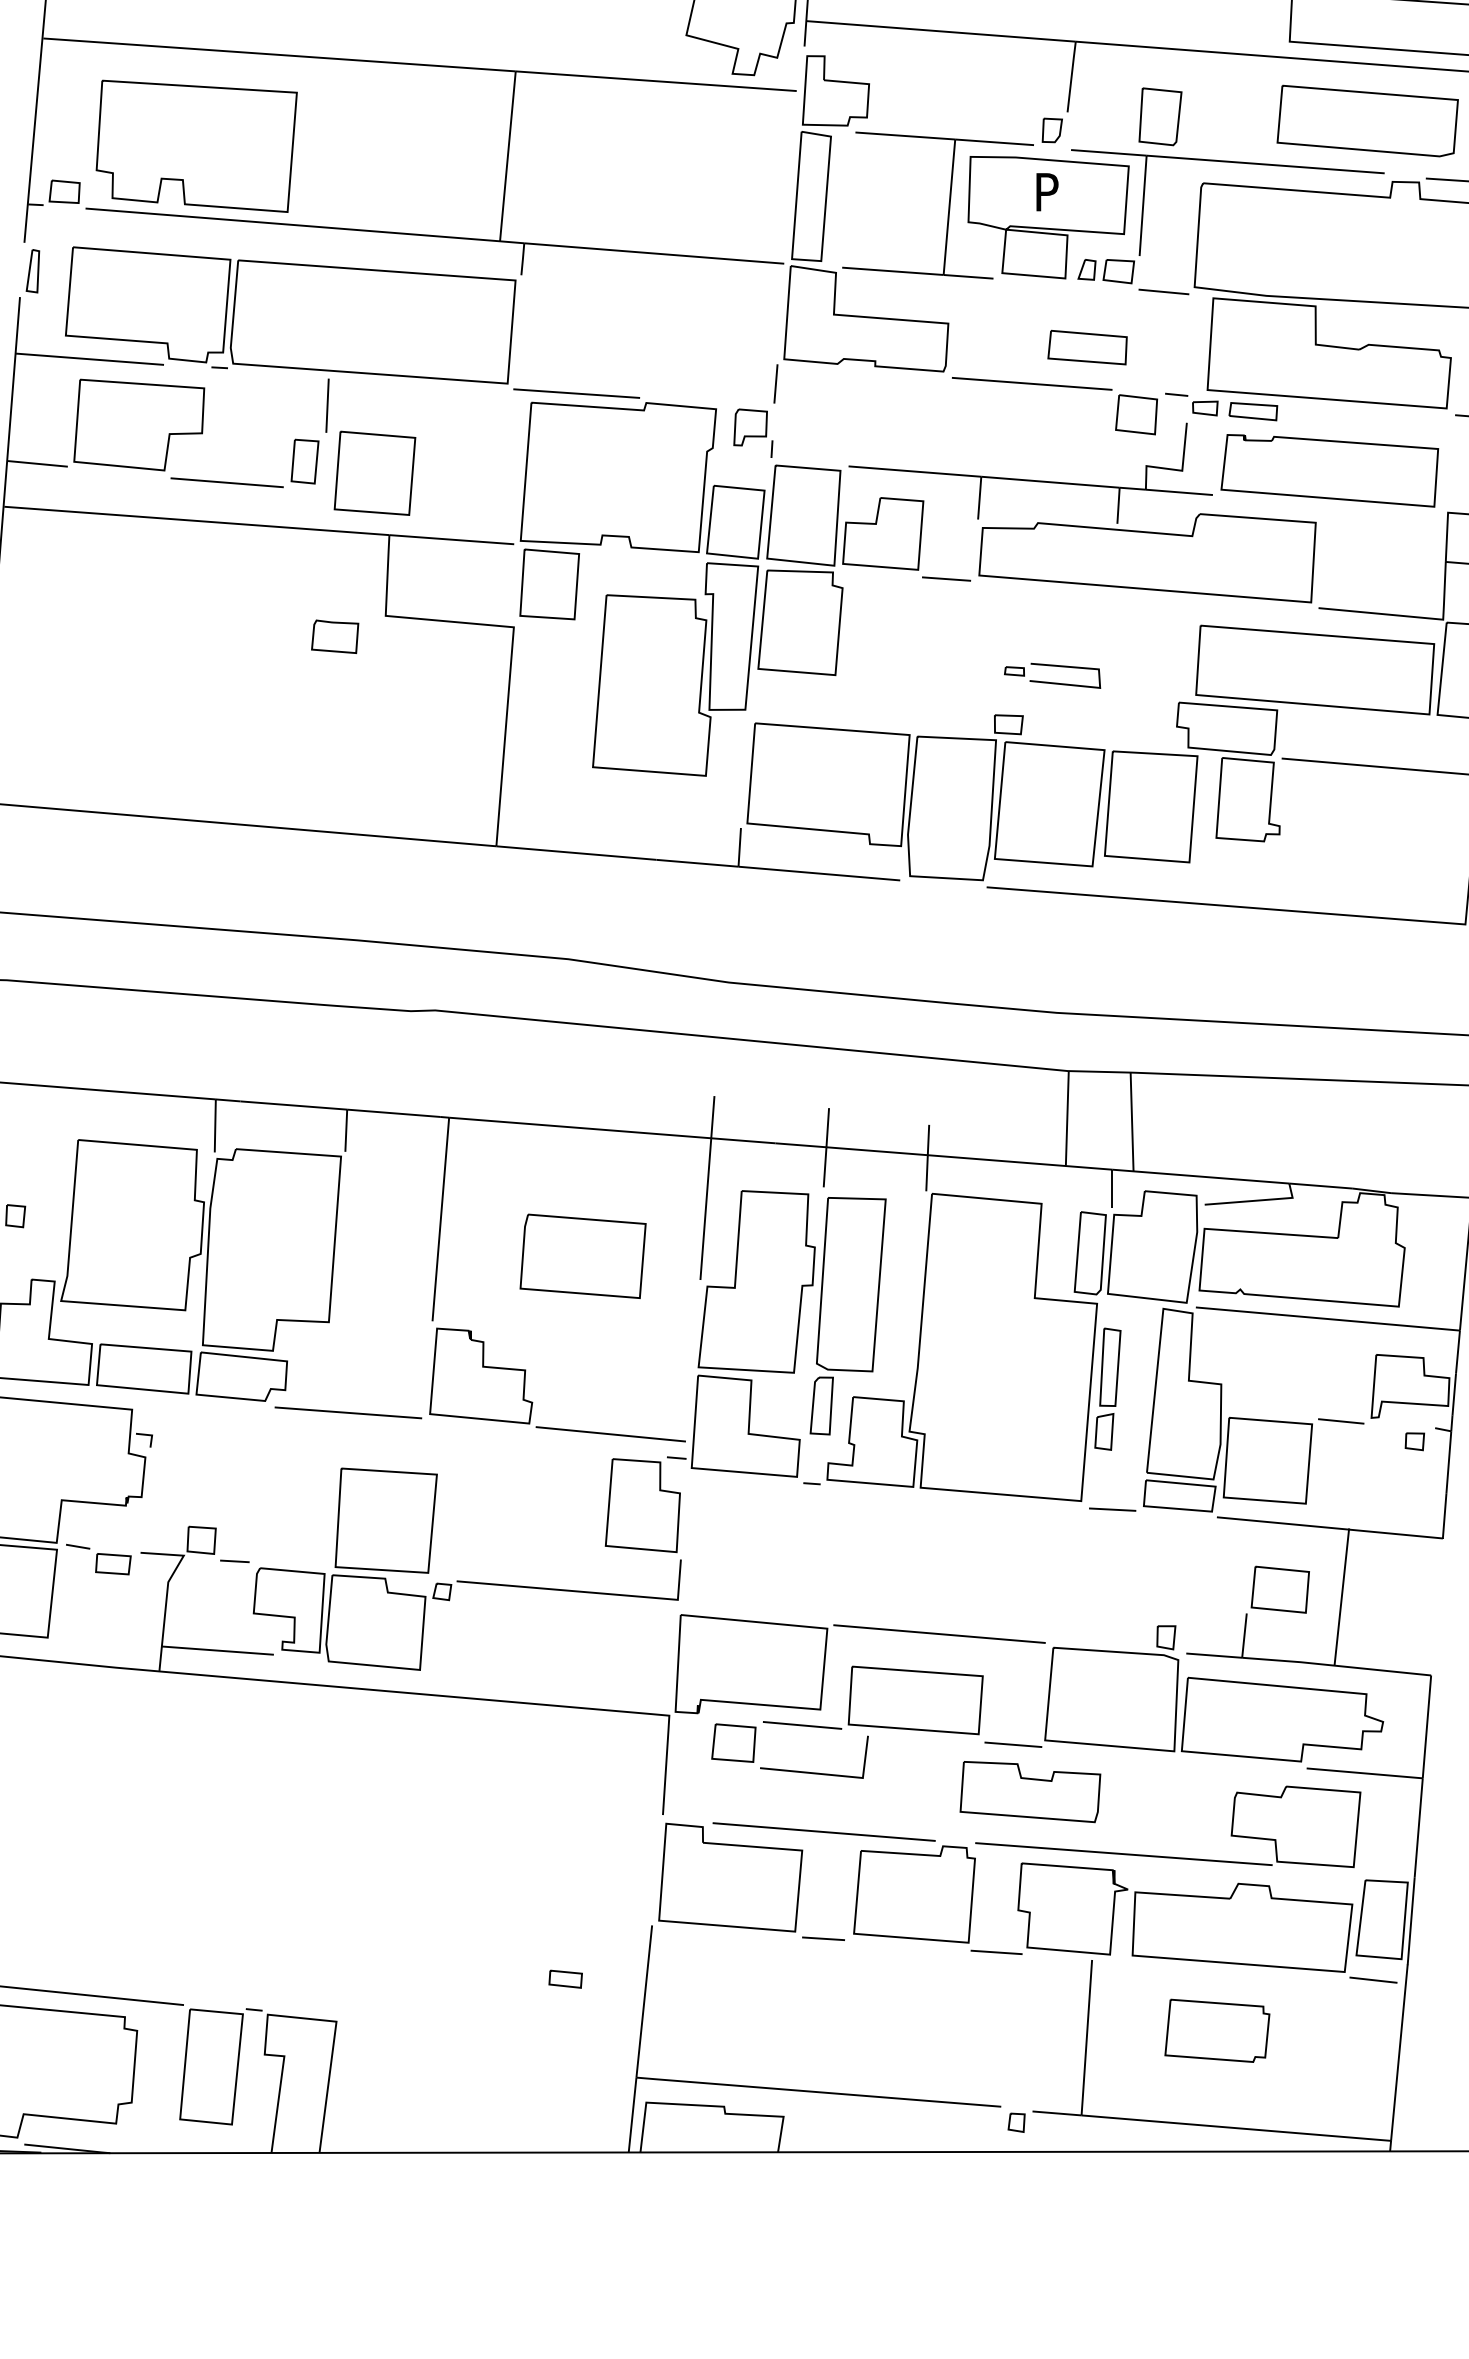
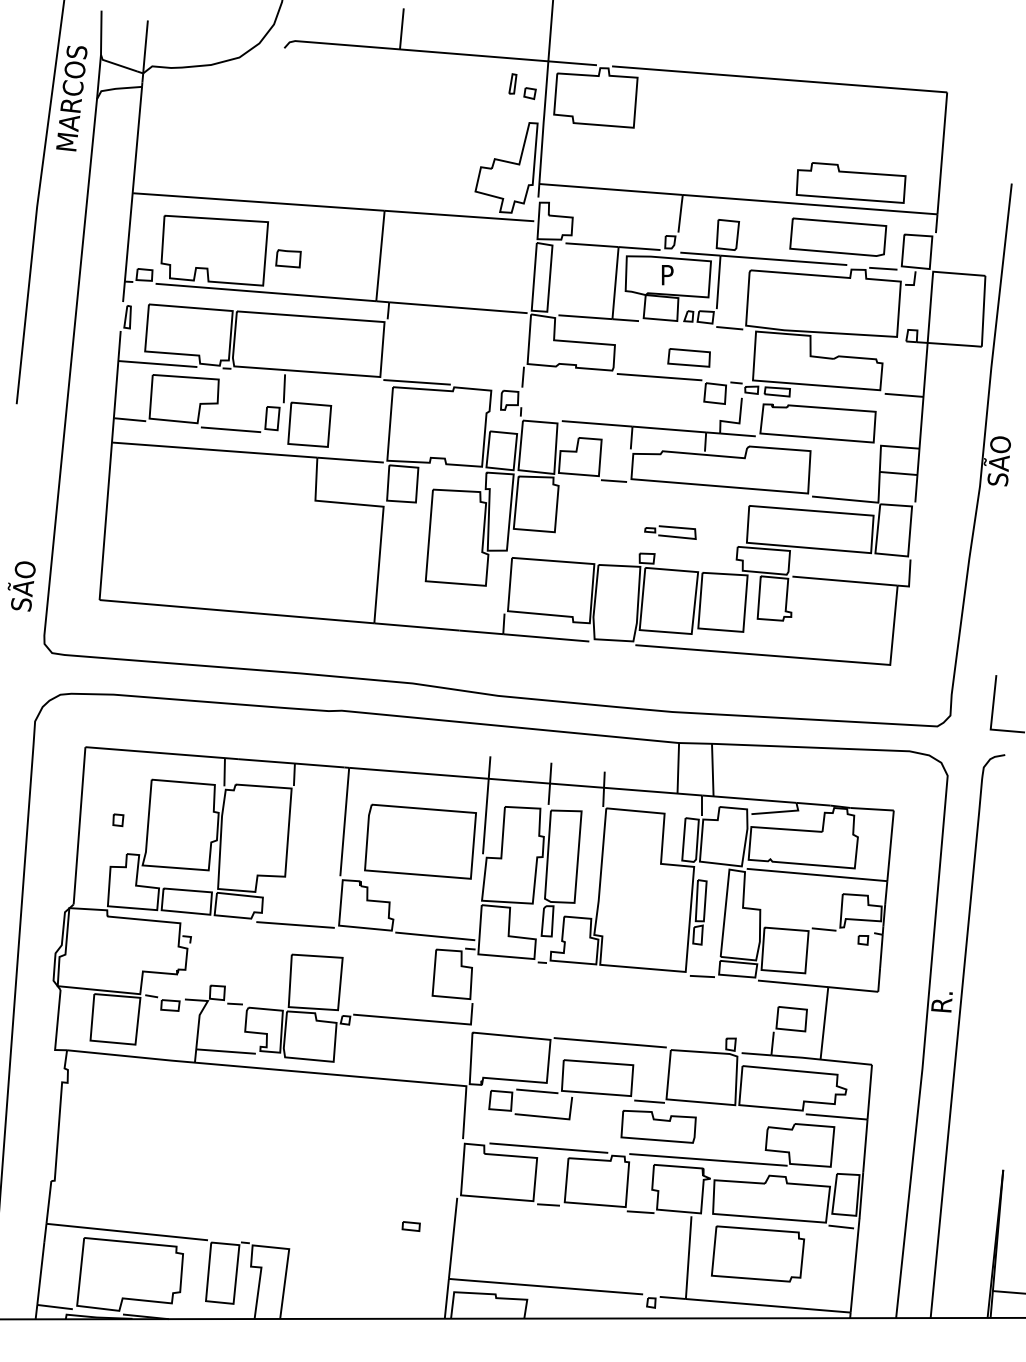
part: (335, 636) -> (288, 258), moved
part: (583, 1256) -> (420, 841), size x1.67
part: (1217, 2029) -> (758, 1253), size x1.67

